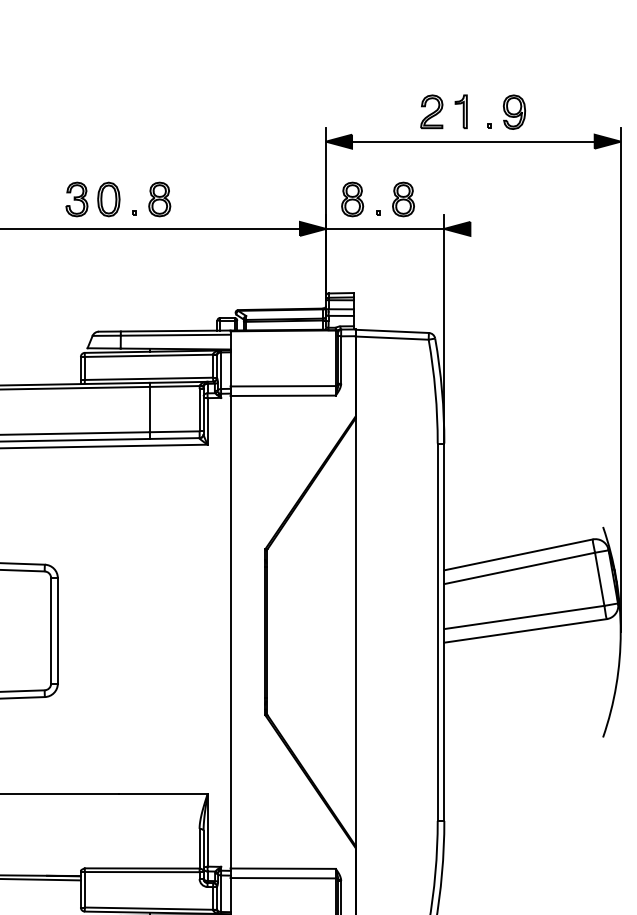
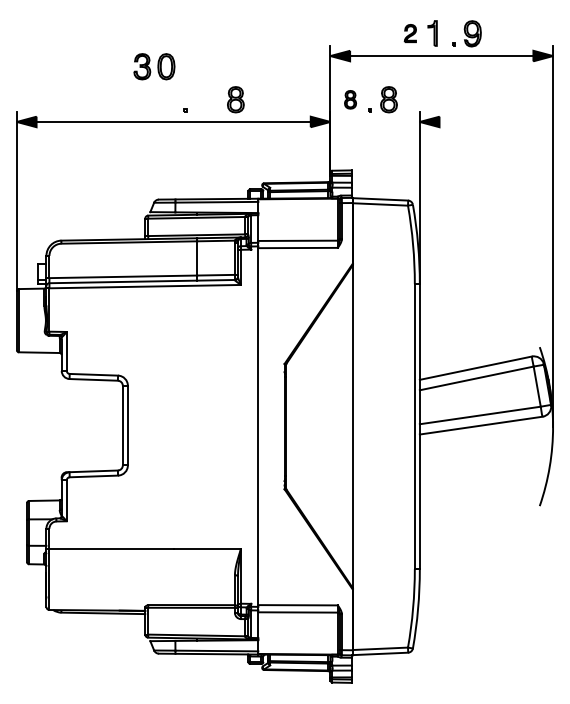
part: (431, 111) -> (410, 33), size x0.7
part: (93, 199) -> (154, 66), moved
part: (159, 199) -> (235, 99), moved
part: (352, 199) -> (350, 99), size x0.7
line: (384, 228) -> (374, 121), removed

